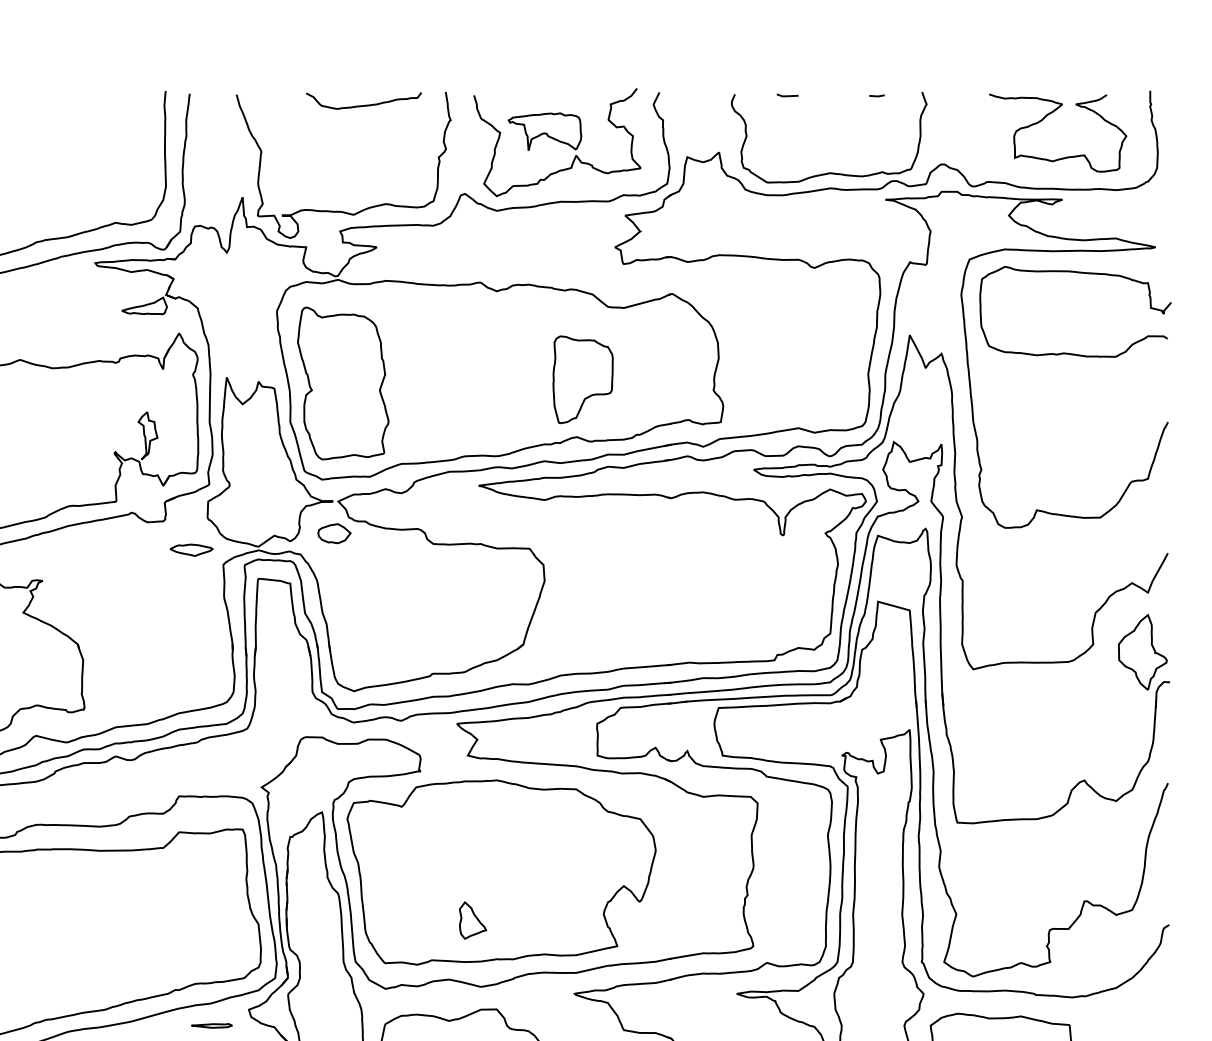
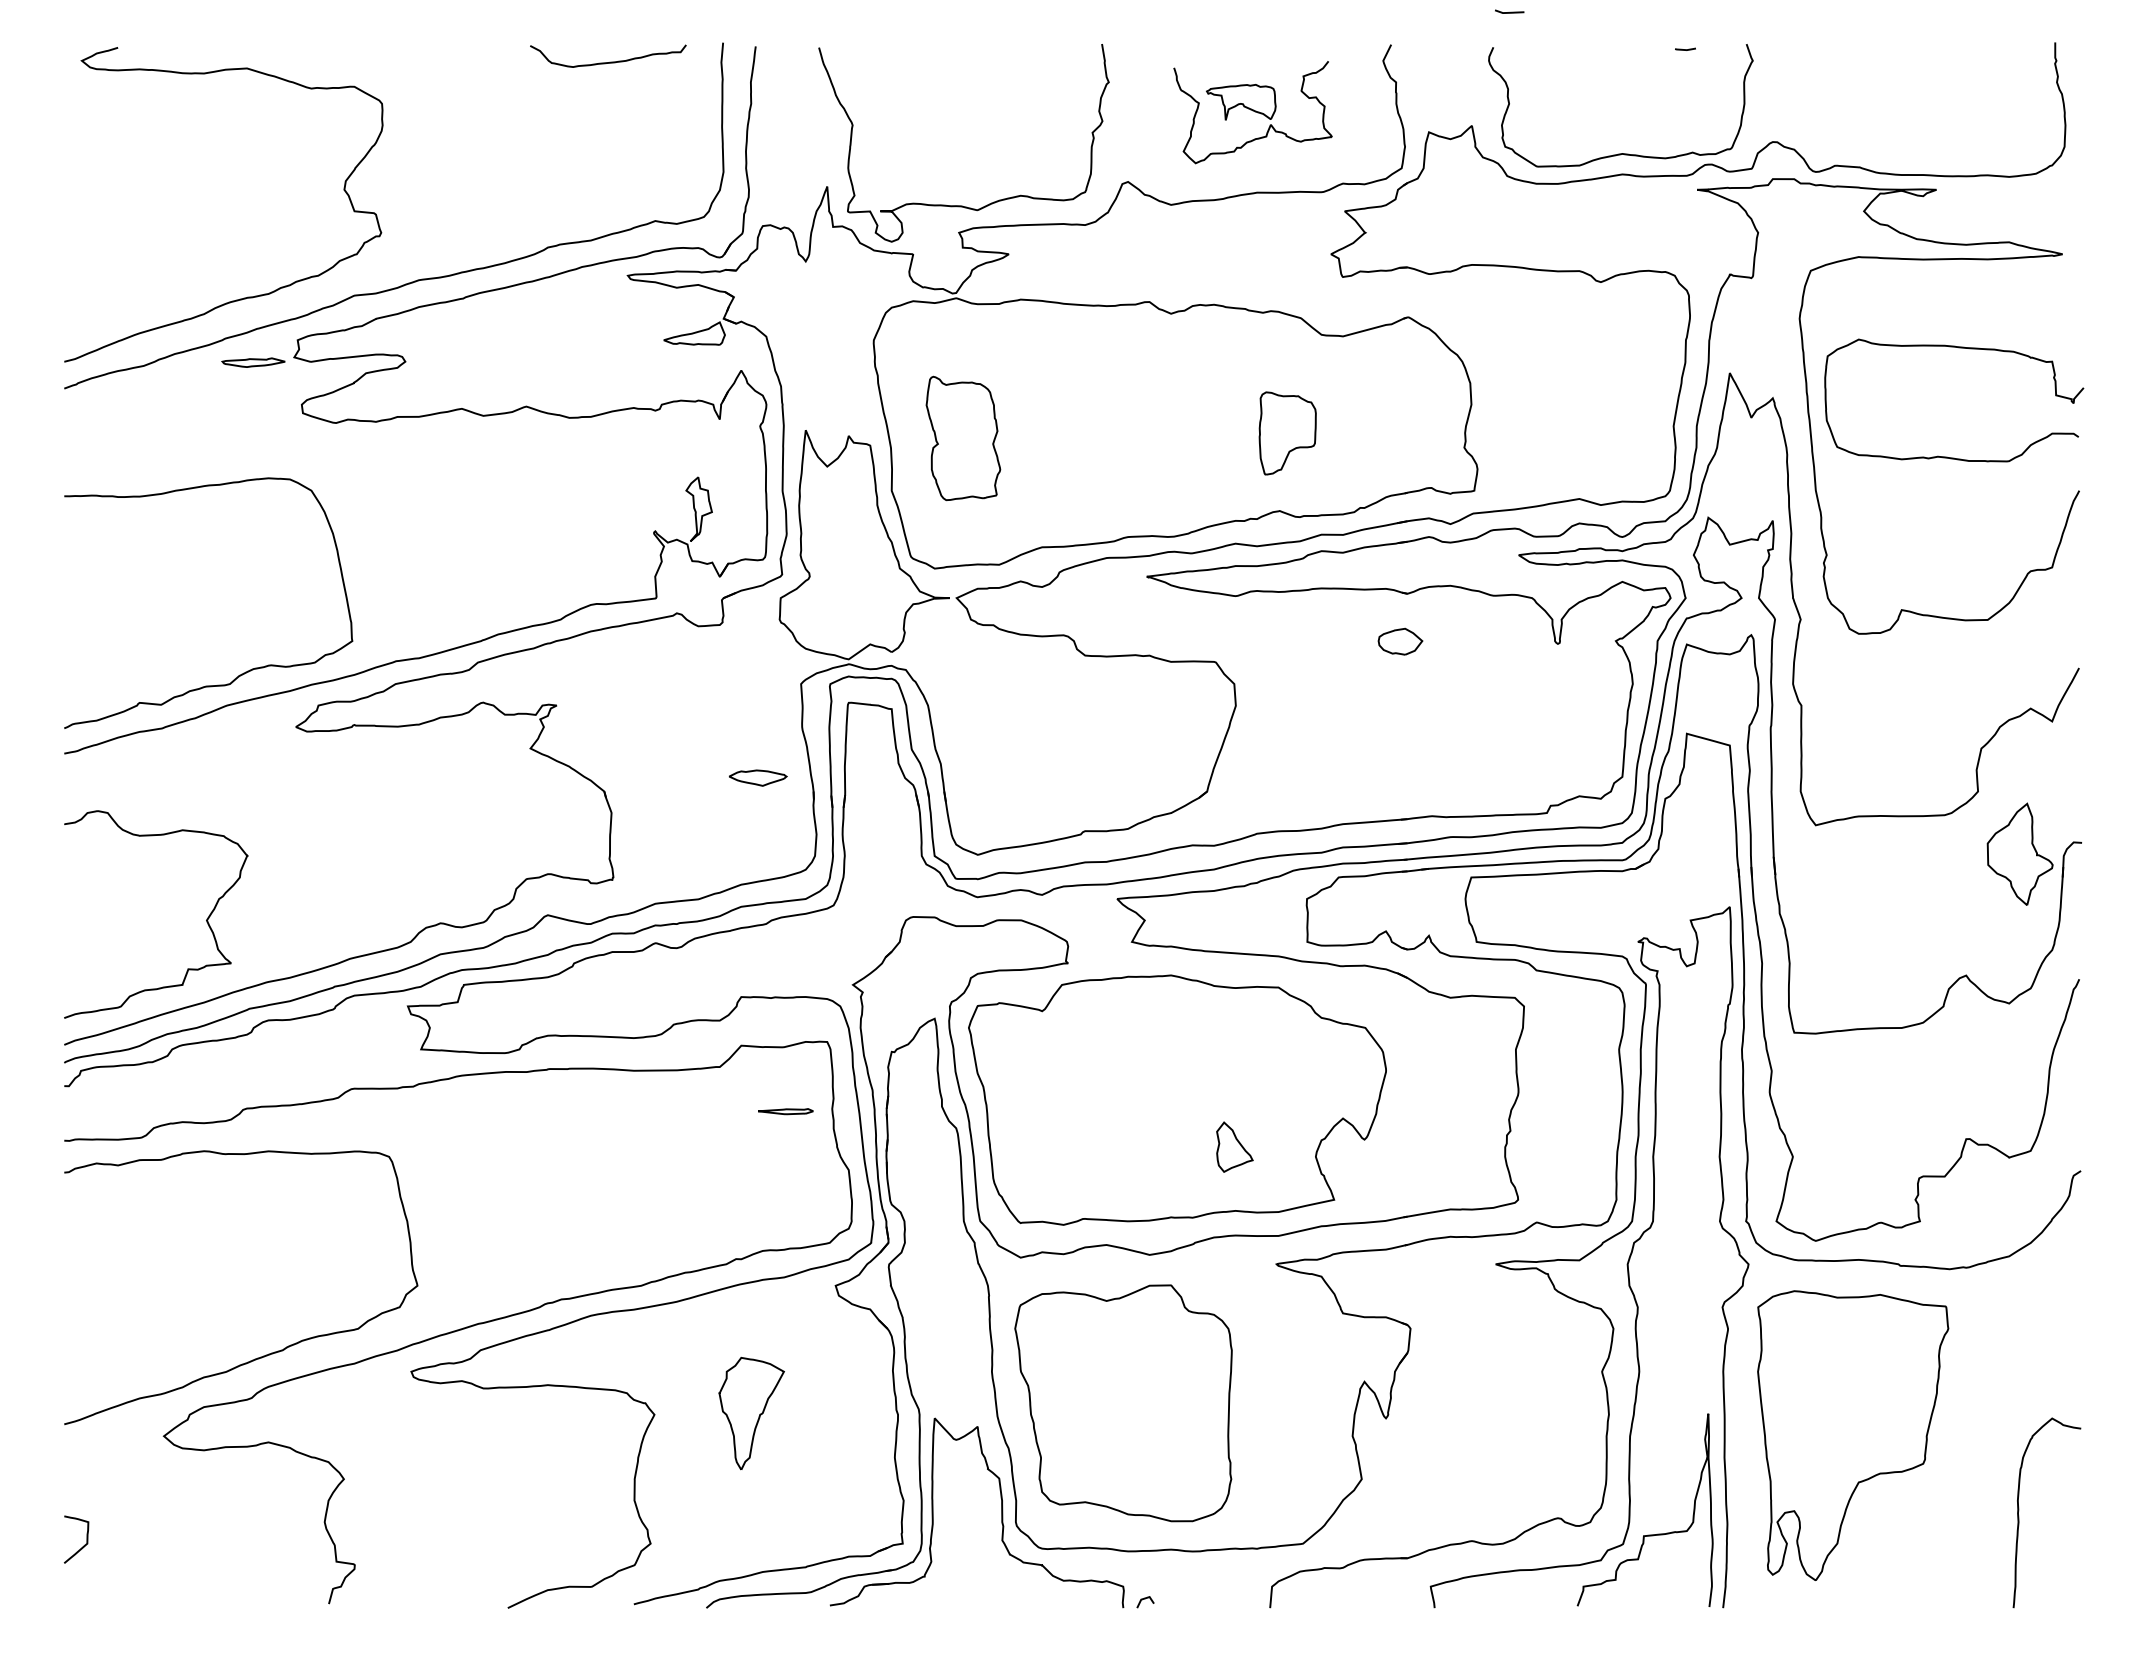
line: (788, 95) -> (1510, 11), moved
curve: (364, 104) -> (609, 61), moved
curve: (1044, 118) -> (1911, 80), removed
part: (556, 142) -> (1252, 112), size x0.7
curve: (1078, 273) -> (1958, 348), moved
part: (582, 379) -> (1287, 433), size x0.7
part: (343, 383) -> (963, 438), size x0.6
part: (334, 533) -> (1400, 641), moved
part: (191, 549) -> (757, 777), moved
part: (1142, 651) -> (2019, 853), moved
part: (472, 920) -> (1234, 1146), moved
part: (211, 1025) -> (785, 1111), moved

